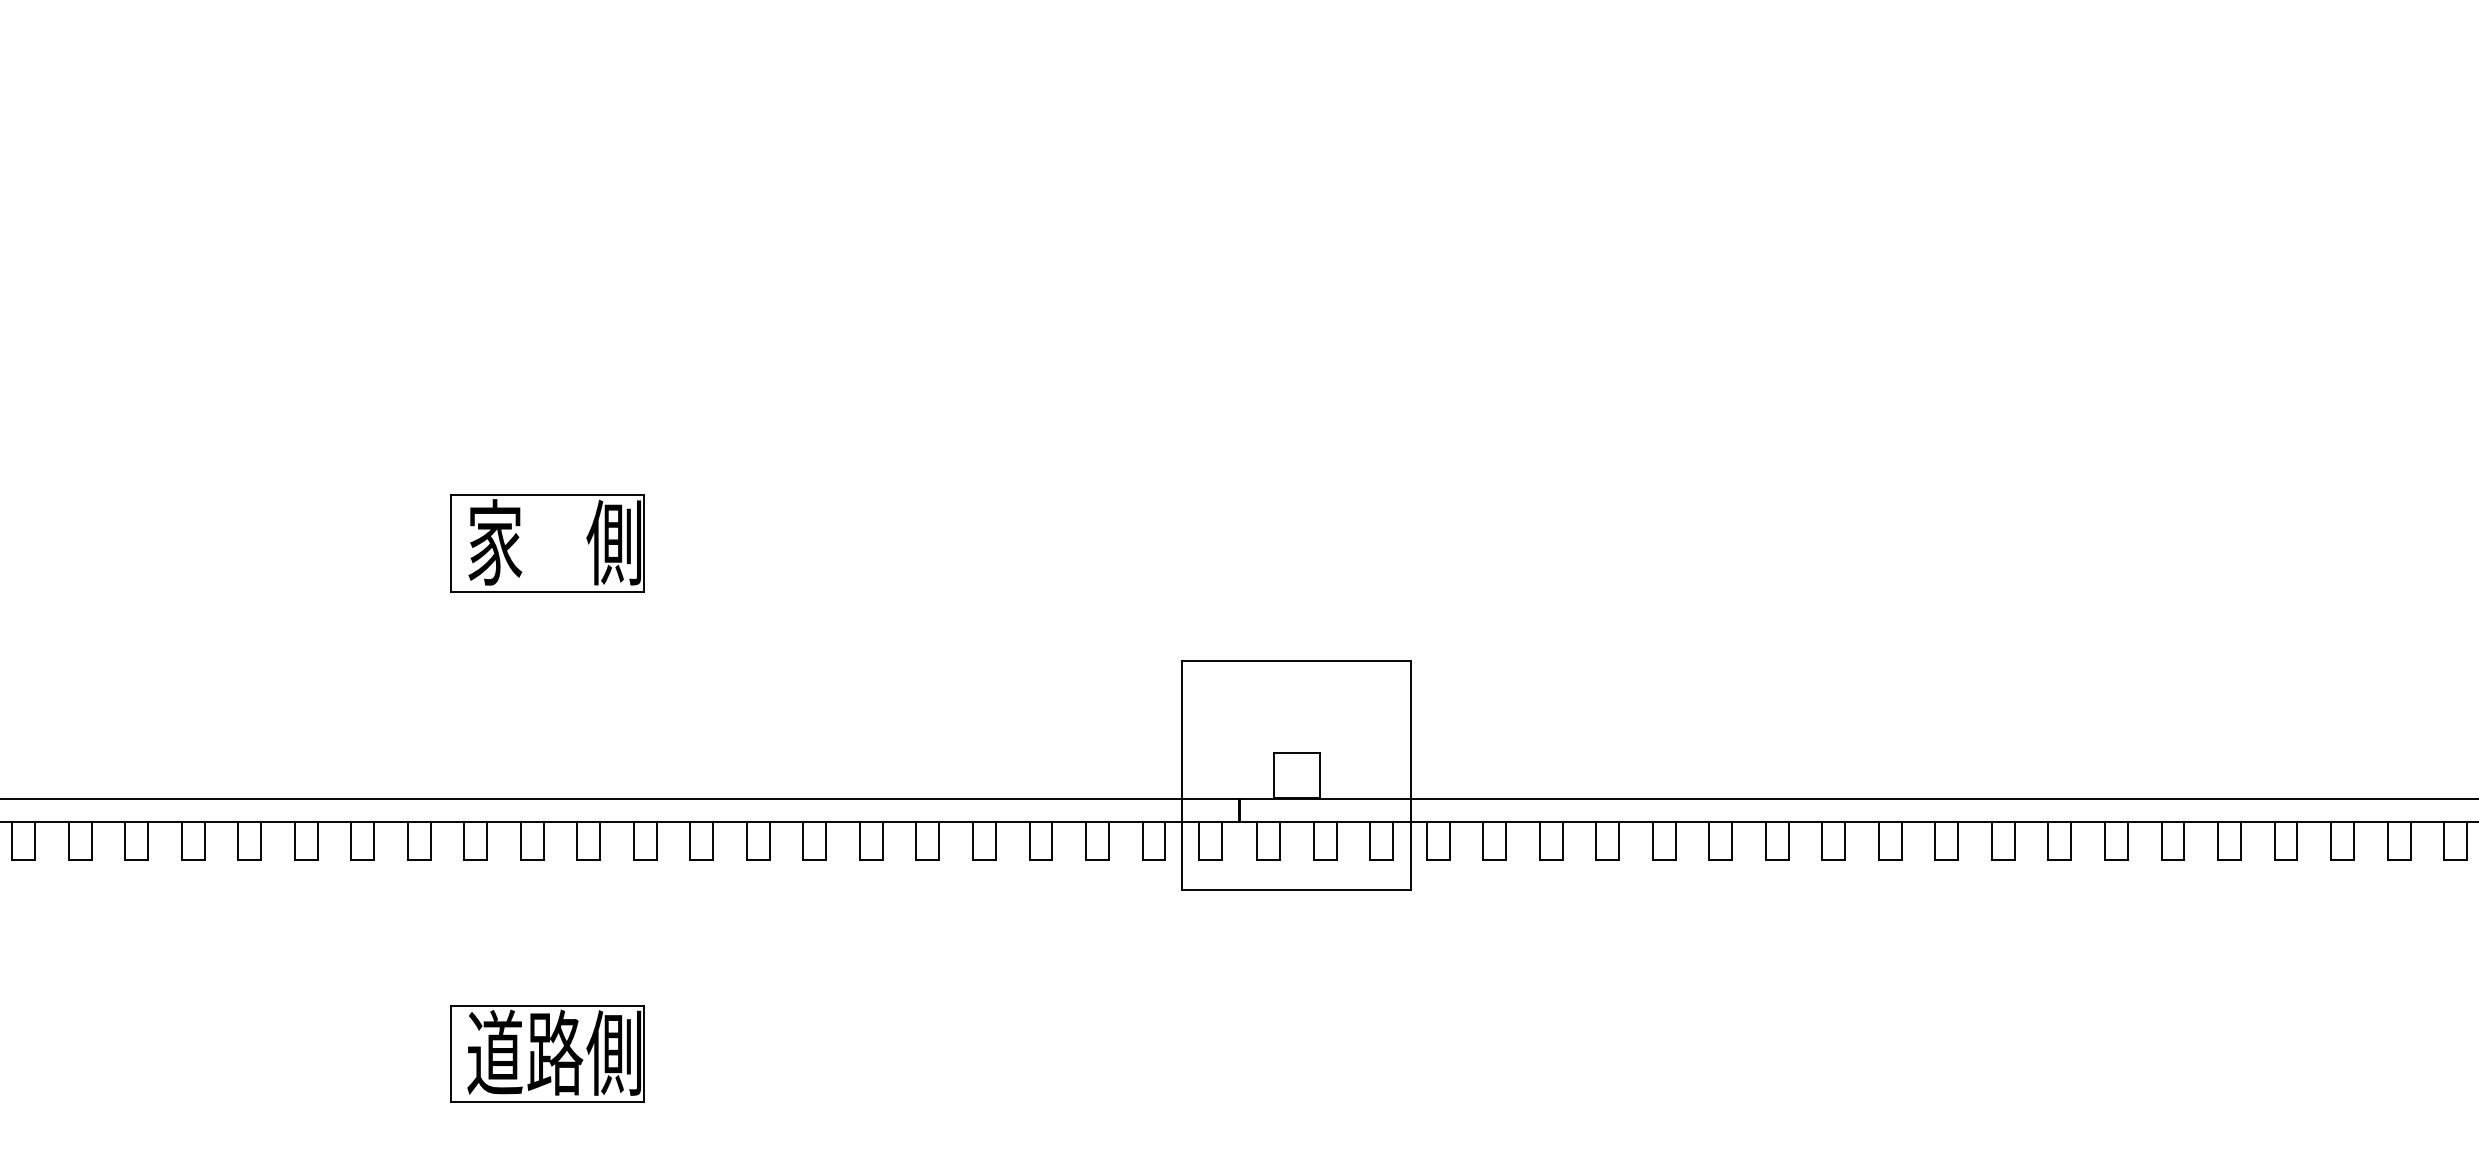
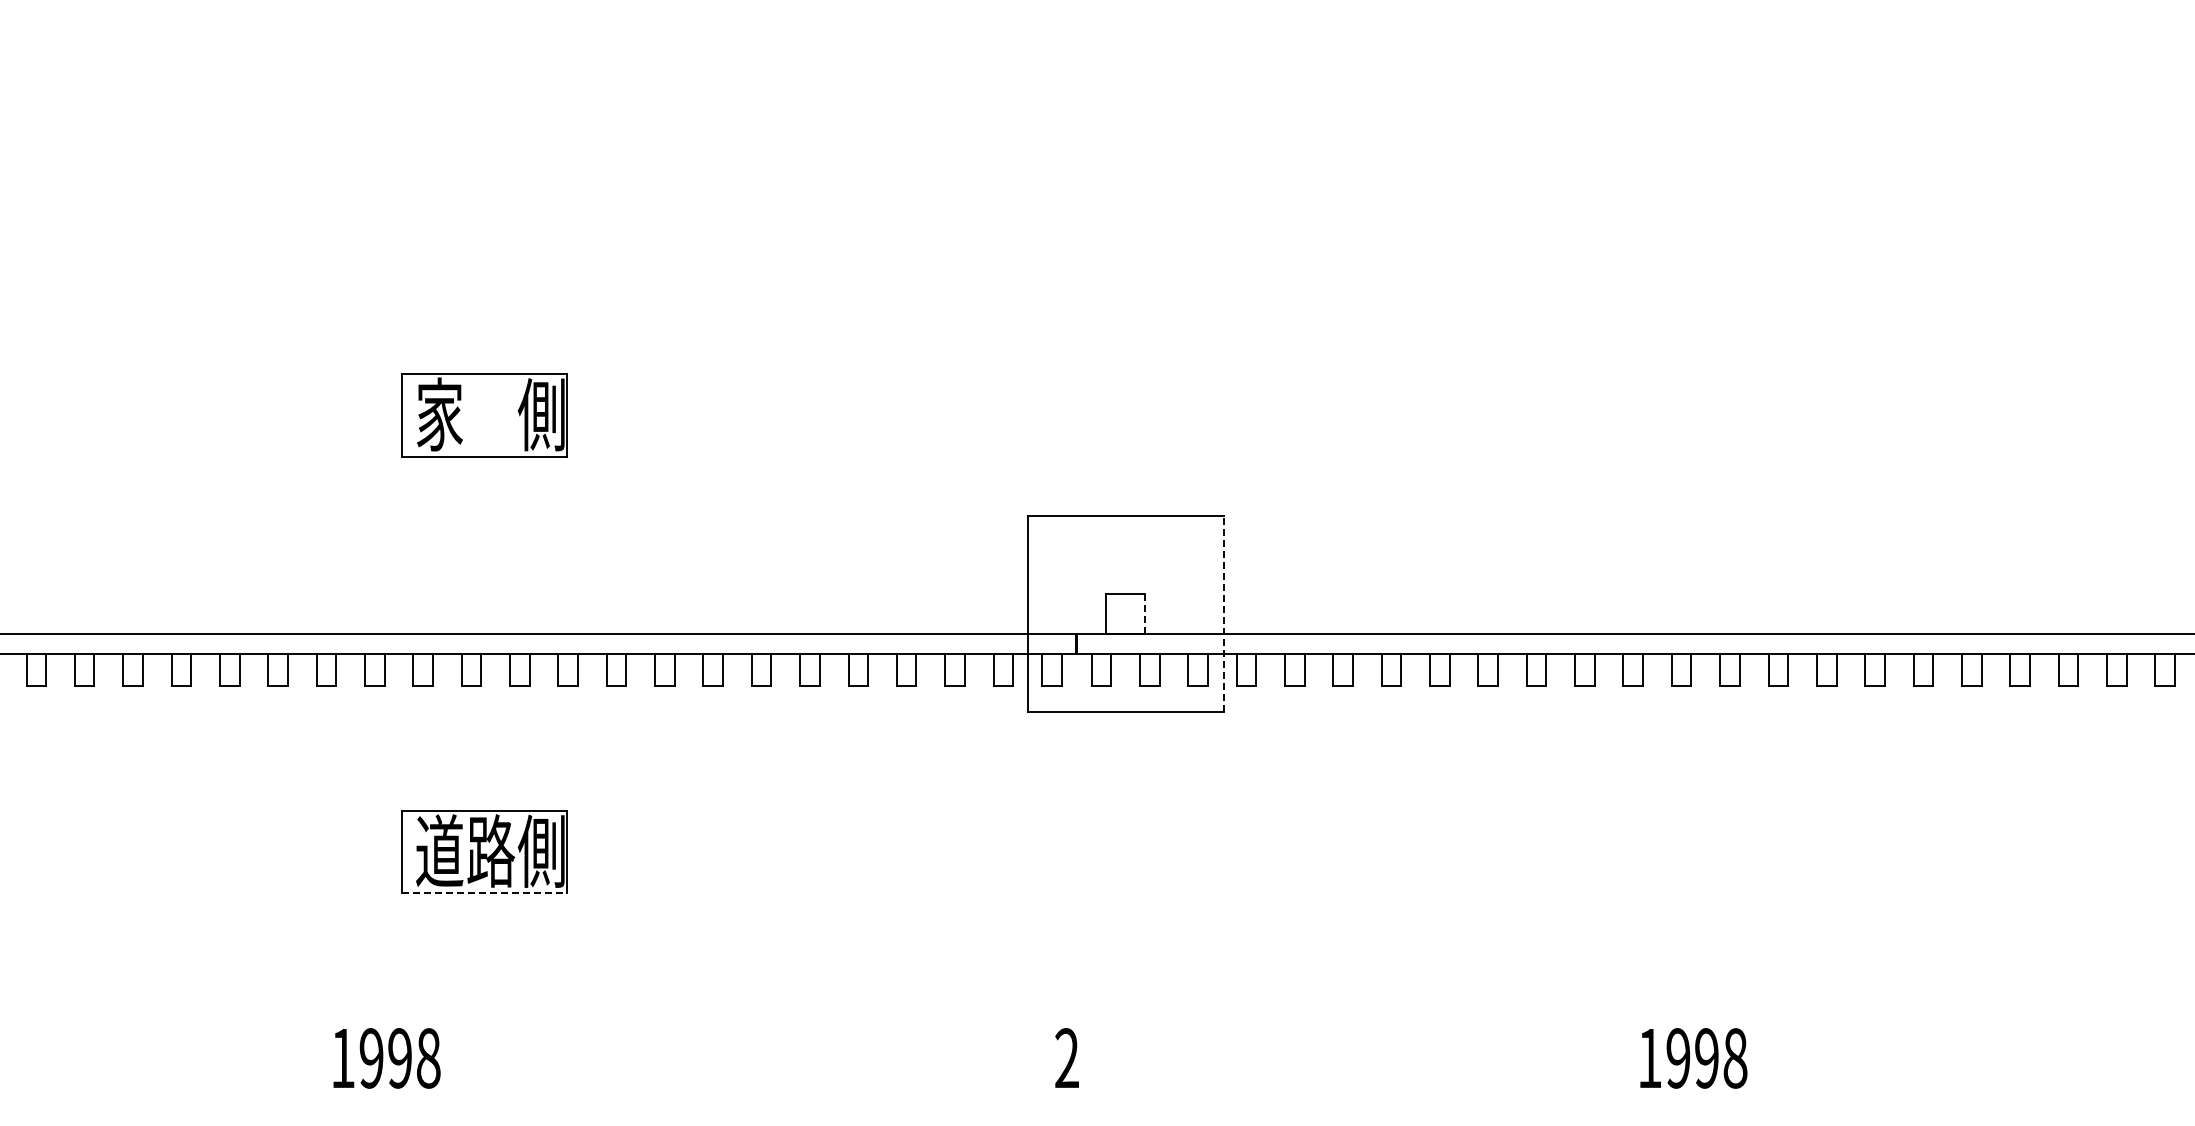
line: (1320, 775) -> (1145, 613), solid -> dashed
line: (1411, 775) -> (1223, 613), solid -> dashed
line: (548, 1102) -> (485, 893), solid -> dashed

